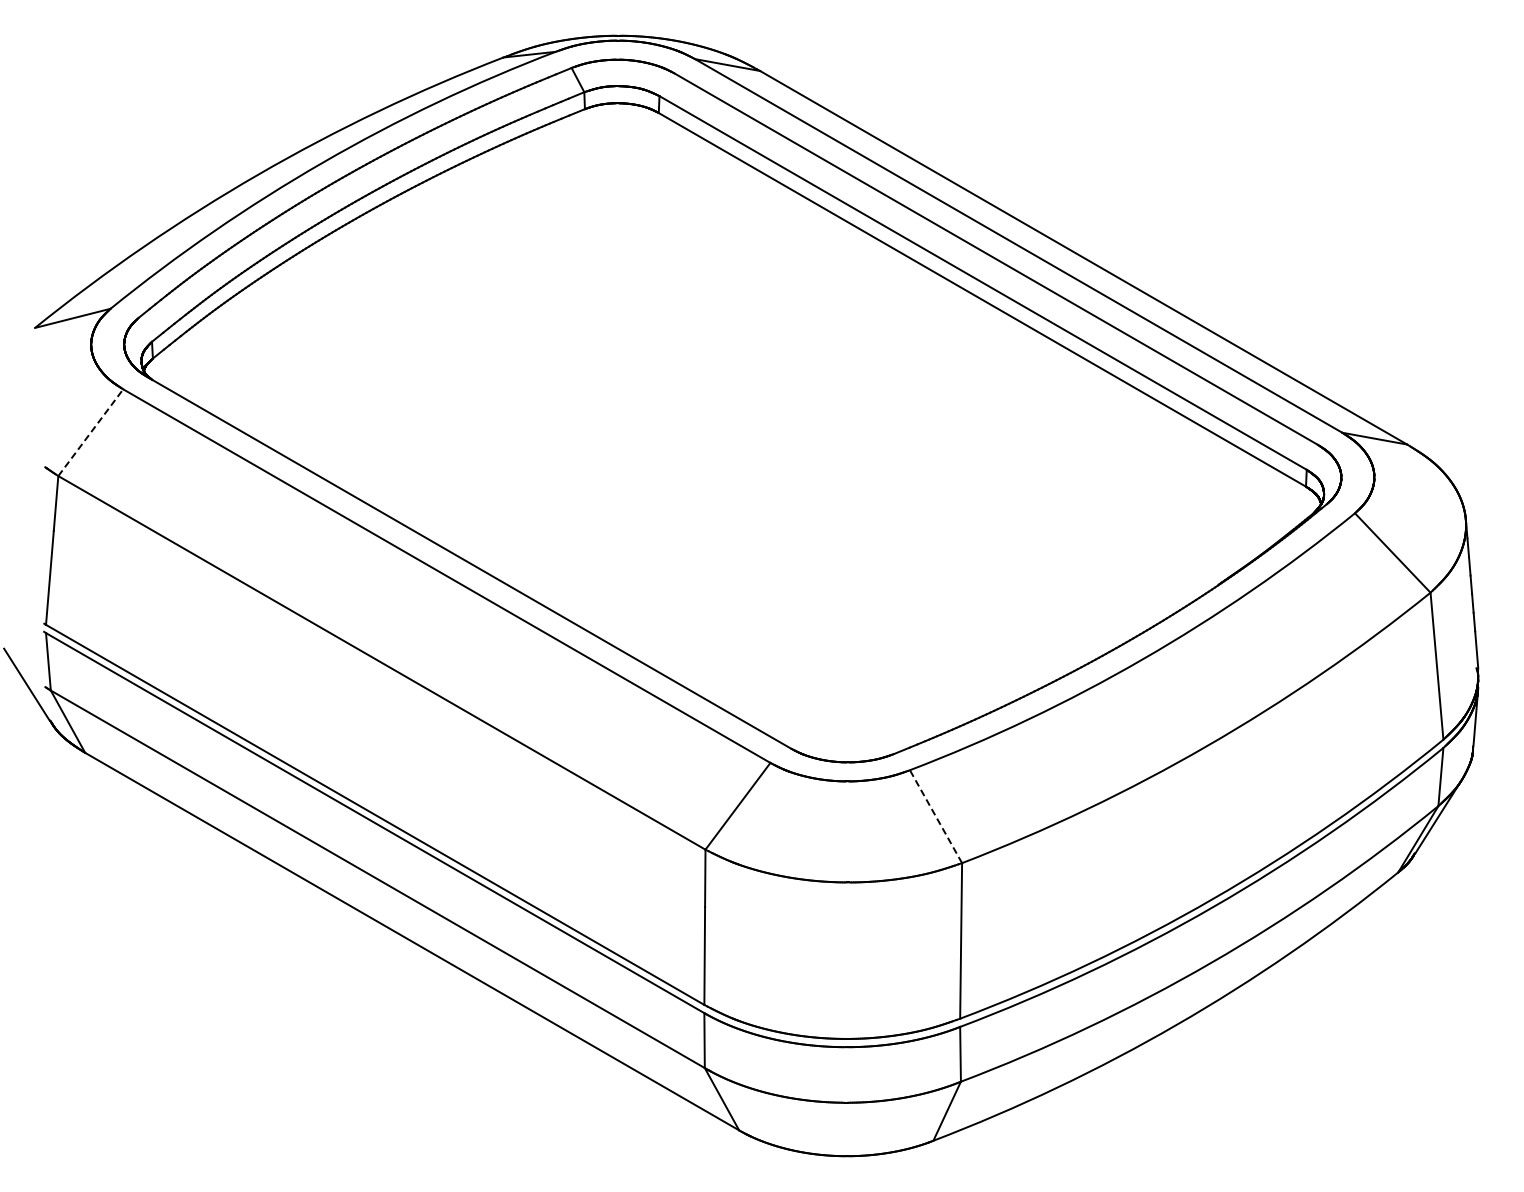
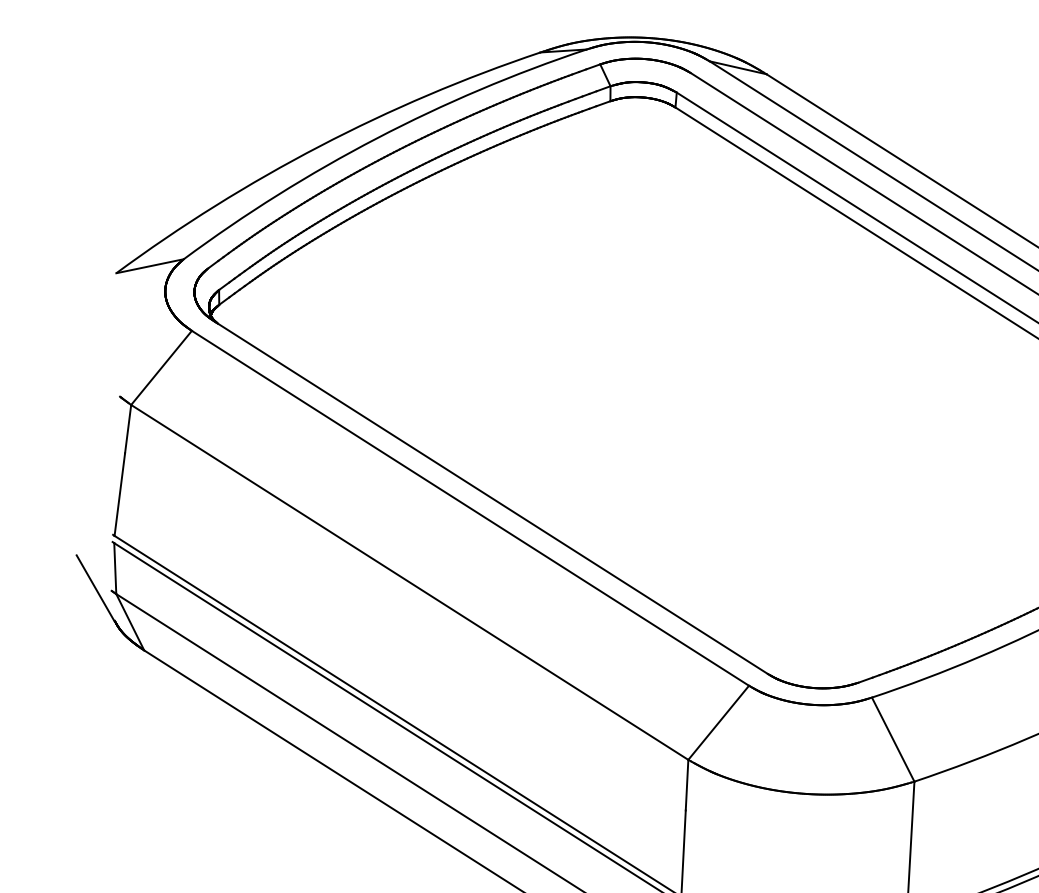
line: (91, 432) -> (162, 367), dashed -> solid
line: (935, 816) -> (892, 739), dashed -> solid

